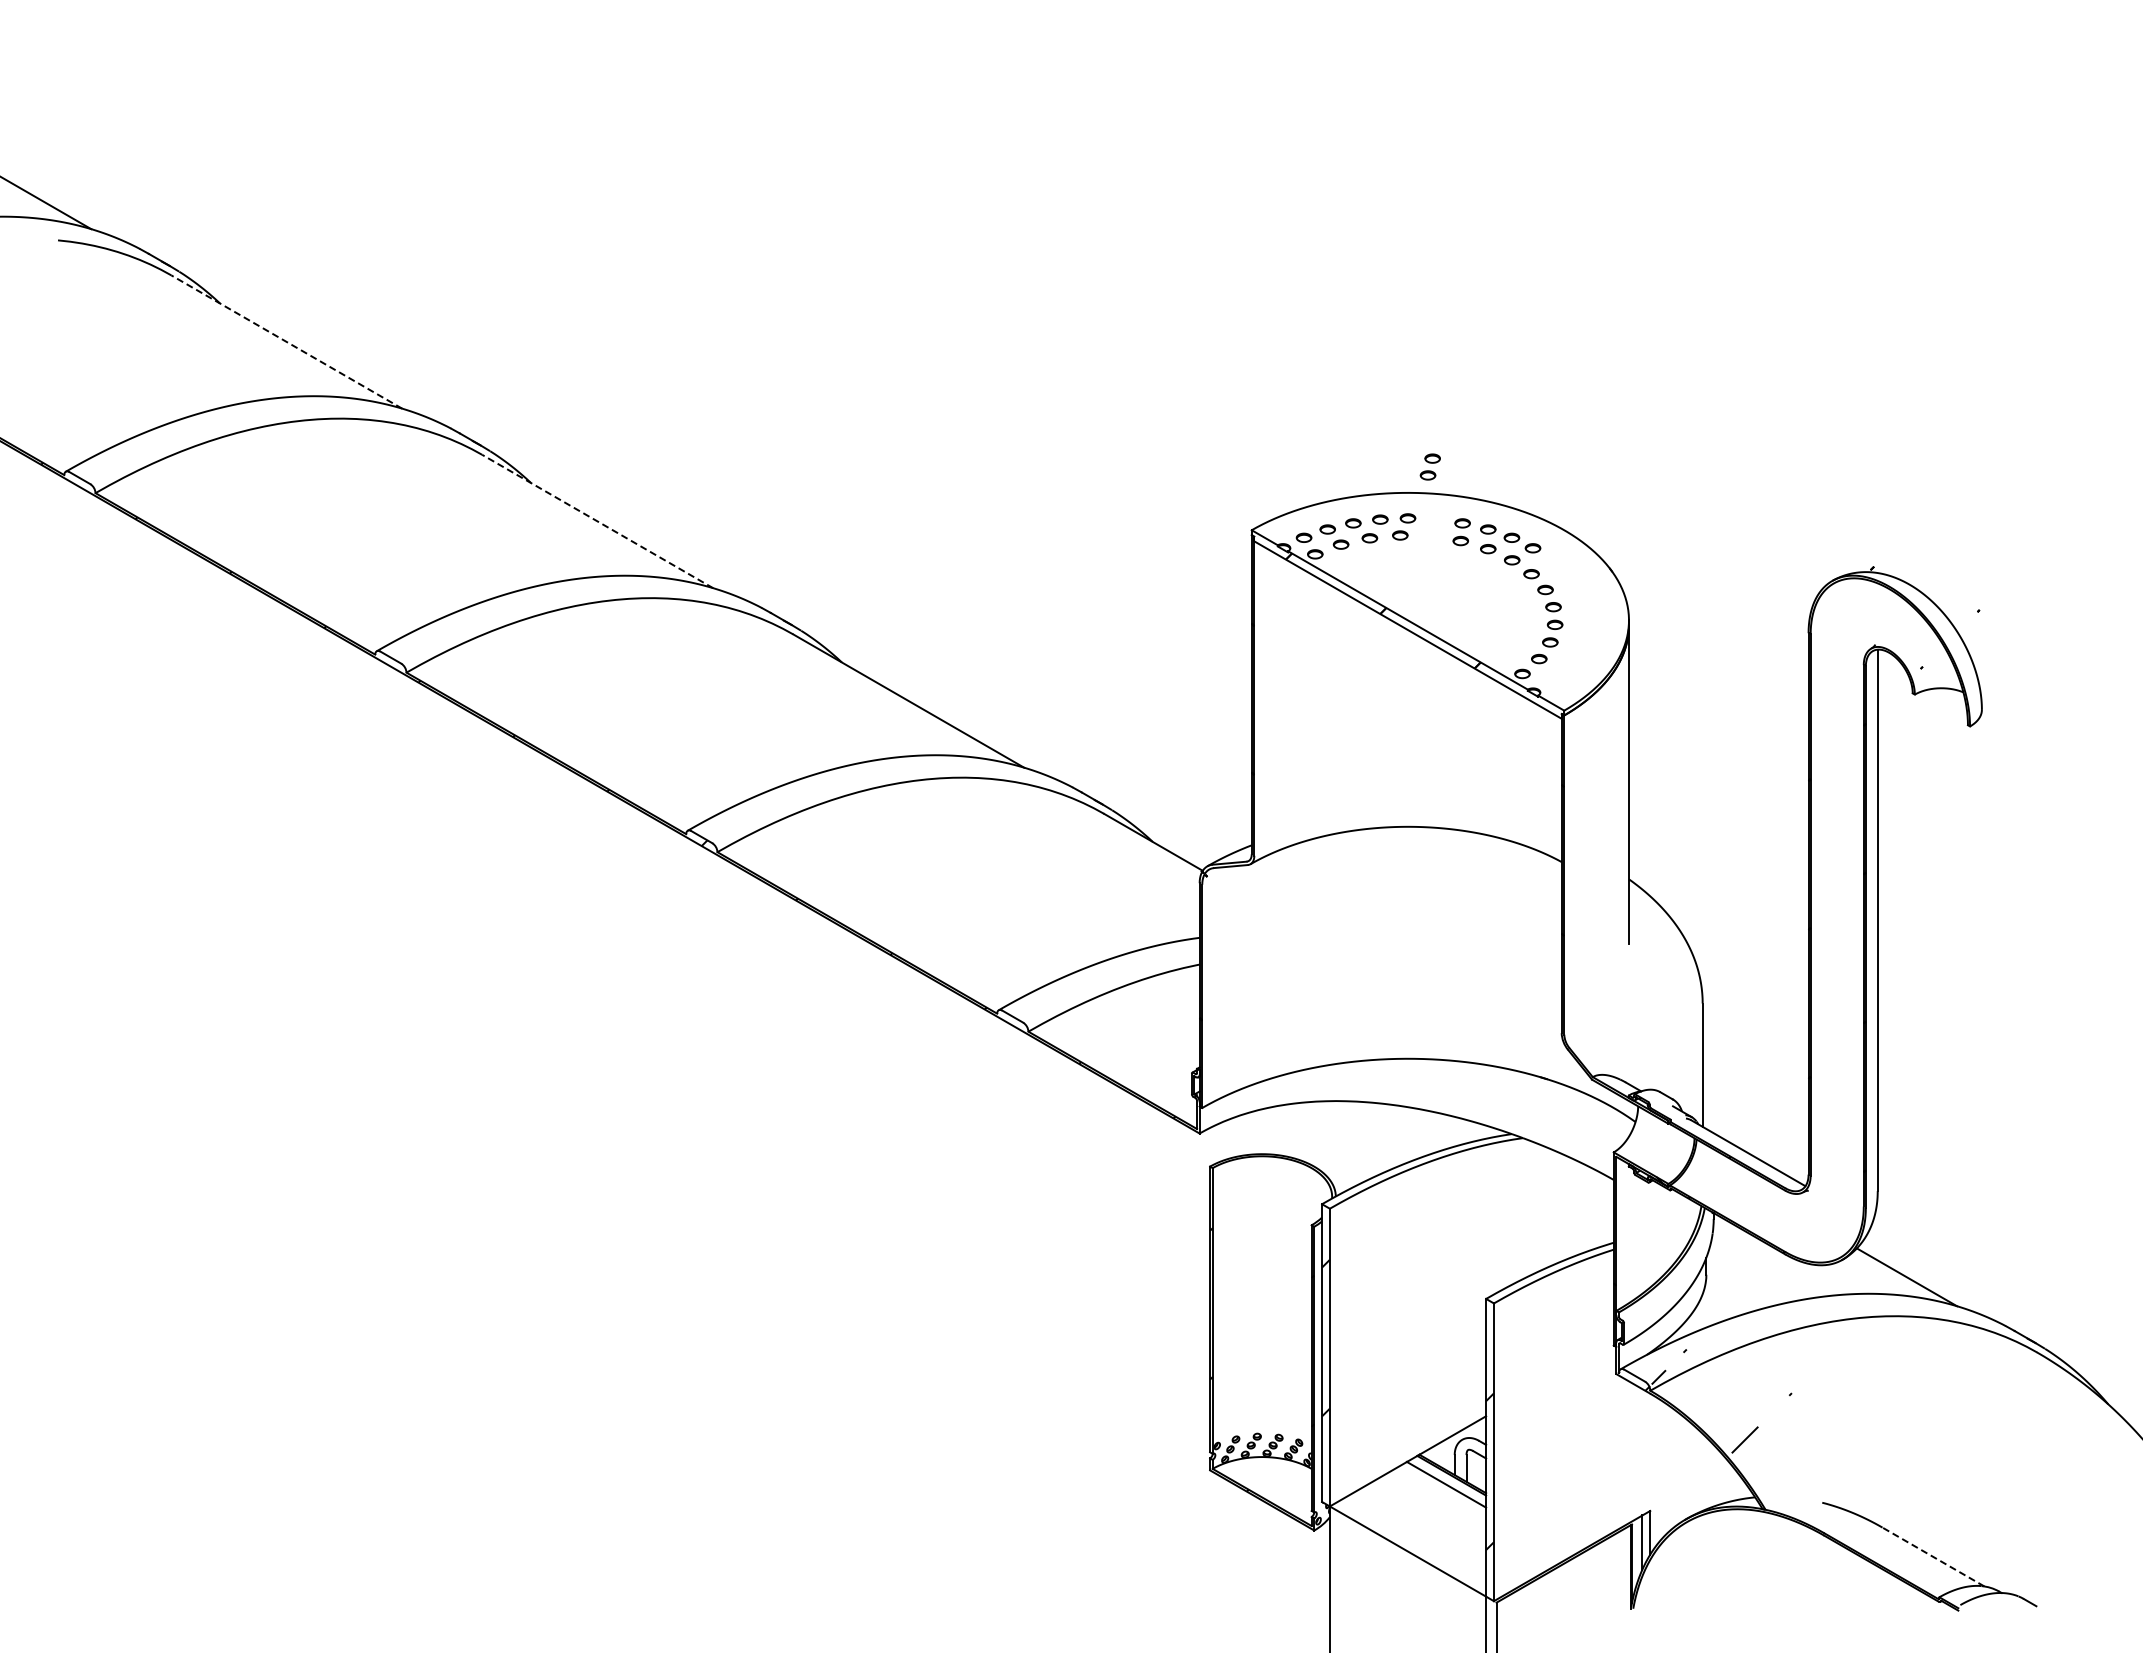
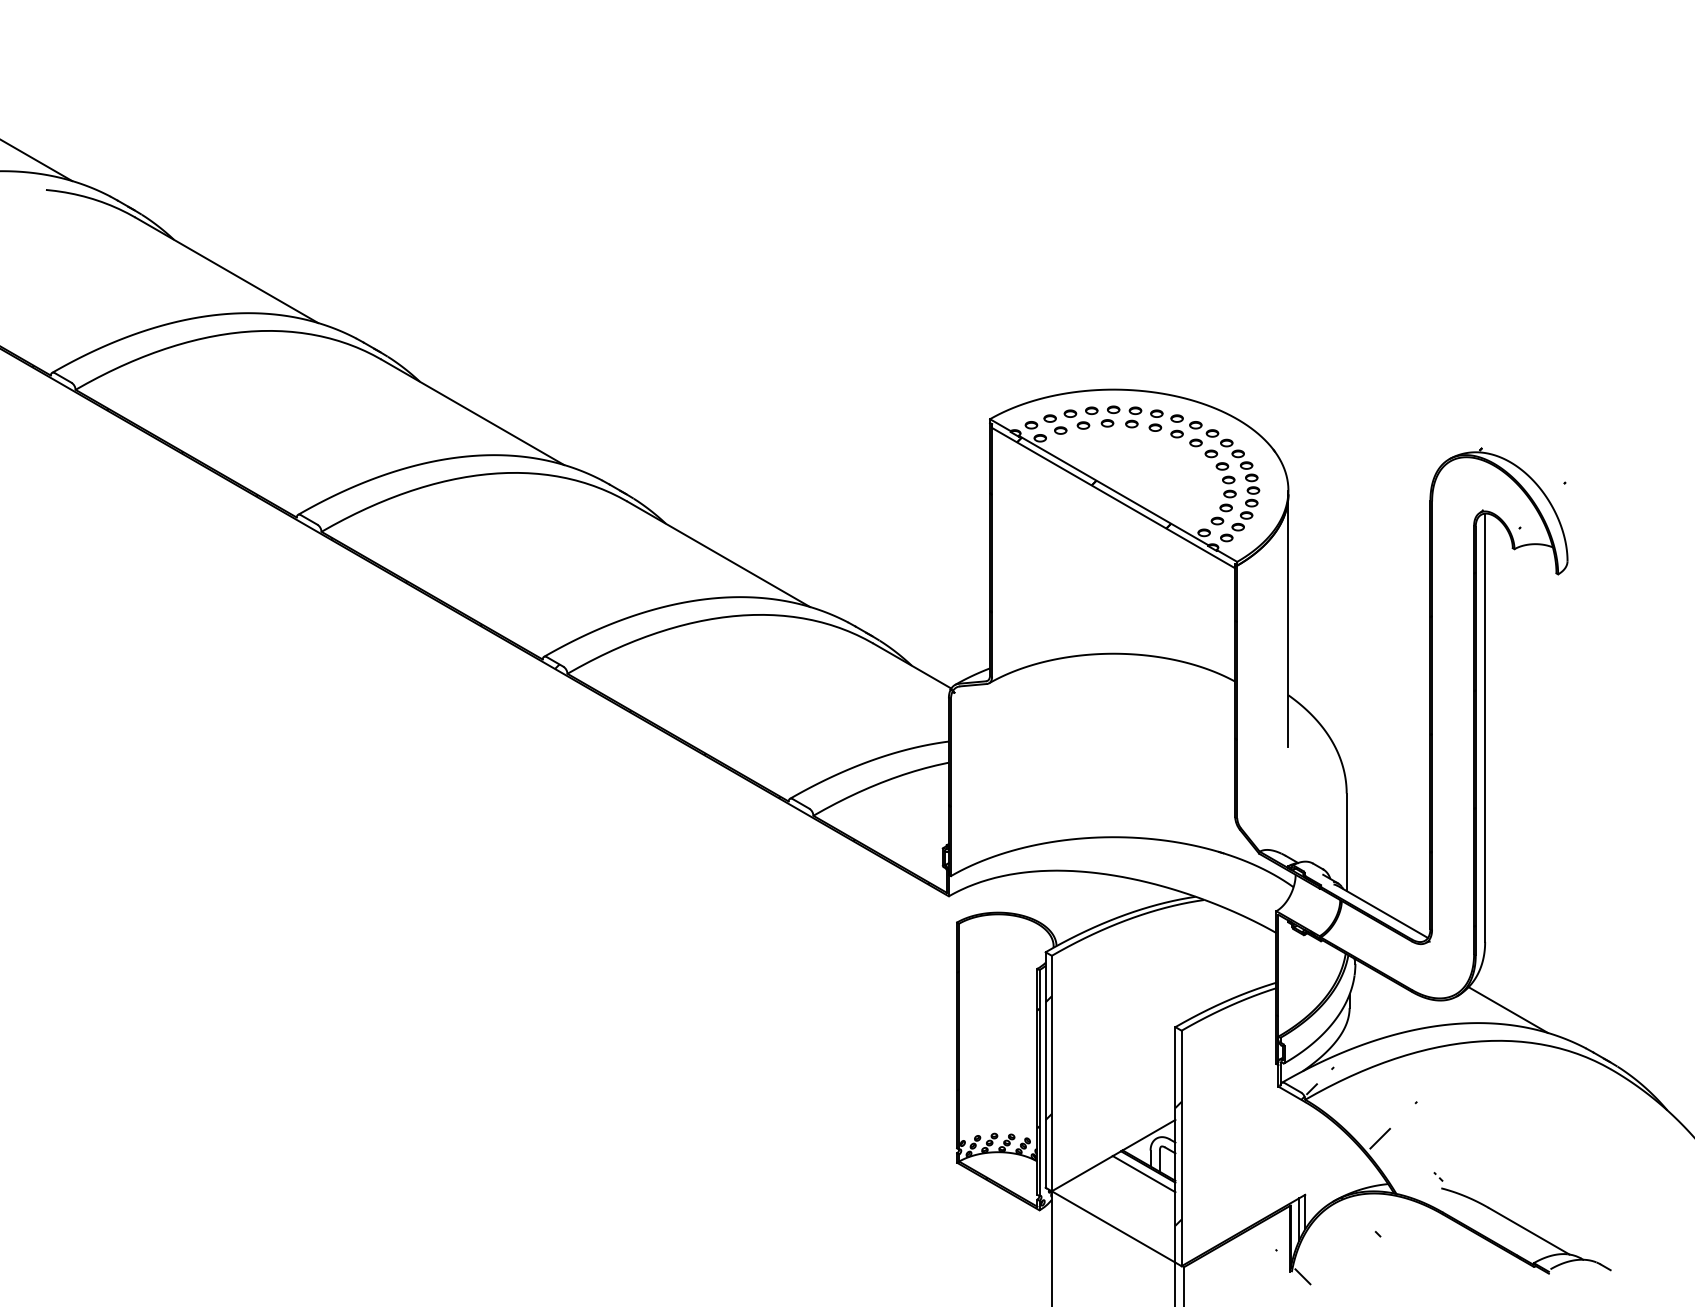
line: (286, 341) -> (226, 269), dashed -> solid
part: (1429, 466) -> (1133, 417), moved
line: (597, 521) -> (472, 412), dashed -> solid
part: (1576, 620) -> (1246, 490), added
hatch: (1767, 1553) -> (1397, 1228), added
line: (1933, 1557) -> (1529, 1231), dashed -> solid

